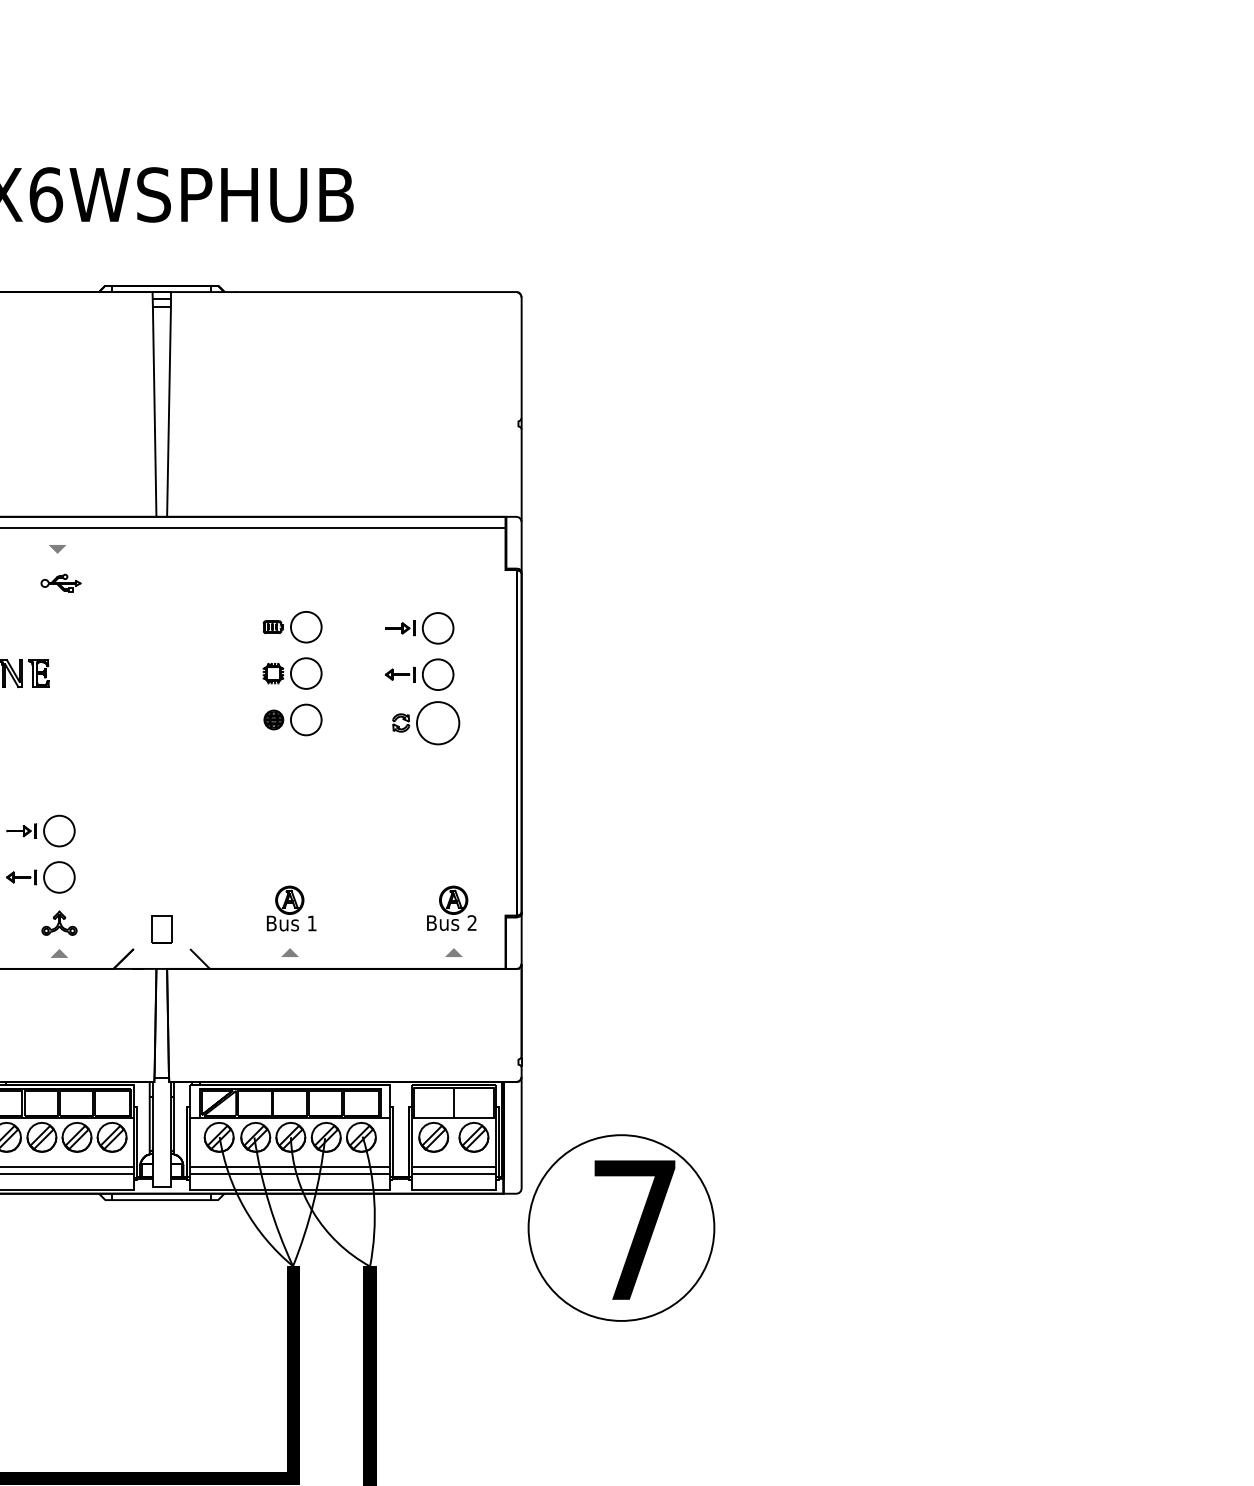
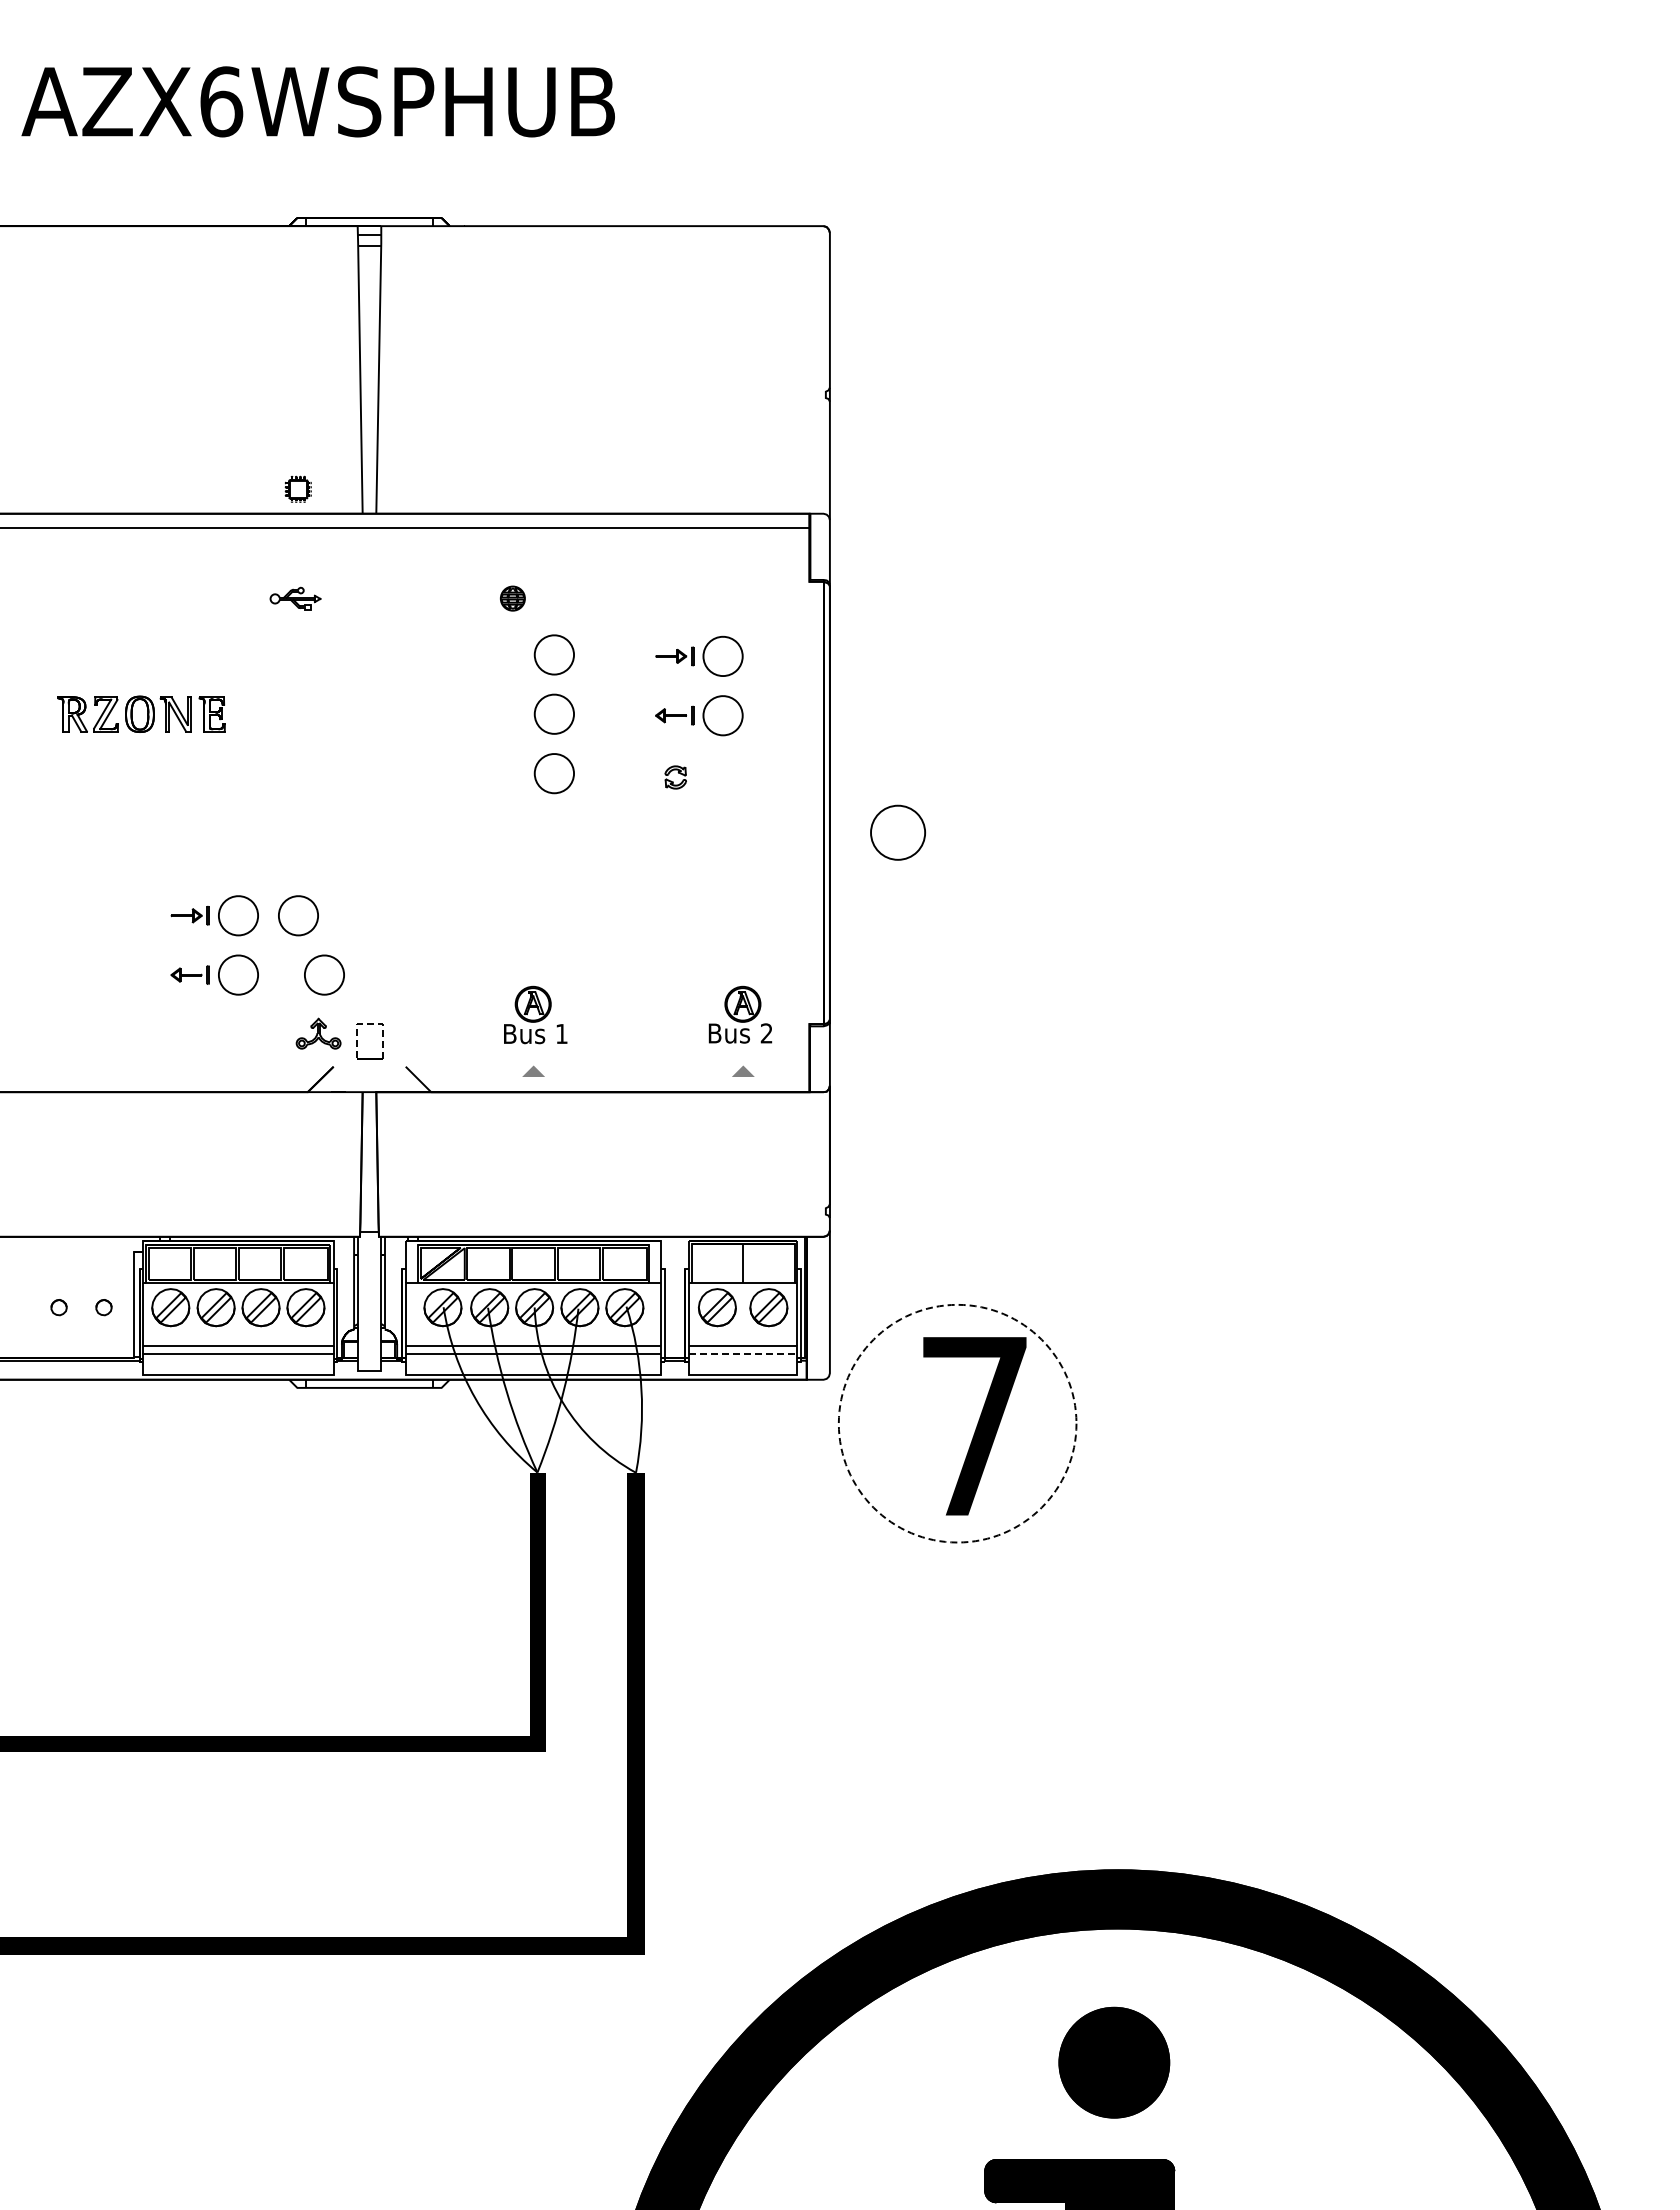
fill: (57, 549) -> (235, 555), removed
part: (60, 583) -> (295, 598), moved
part: (273, 626) -> (512, 654), removed
part: (272, 672) -> (297, 488), moved
part: (273, 719) -> (512, 598), moved
part: (437, 723) -> (897, 832), moved
part: (106, 830) -> (298, 915), added
part: (126, 876) -> (324, 974), added
line: (161, 916) -> (369, 1024), solid -> dashed
part: (59, 923) -> (318, 1033), moved
fill: (59, 953) -> (238, 1072), removed
line: (454, 1173) -> (743, 1353), solid -> dashed
circle: (621, 1227) -> (957, 1423), solid -> dashed

